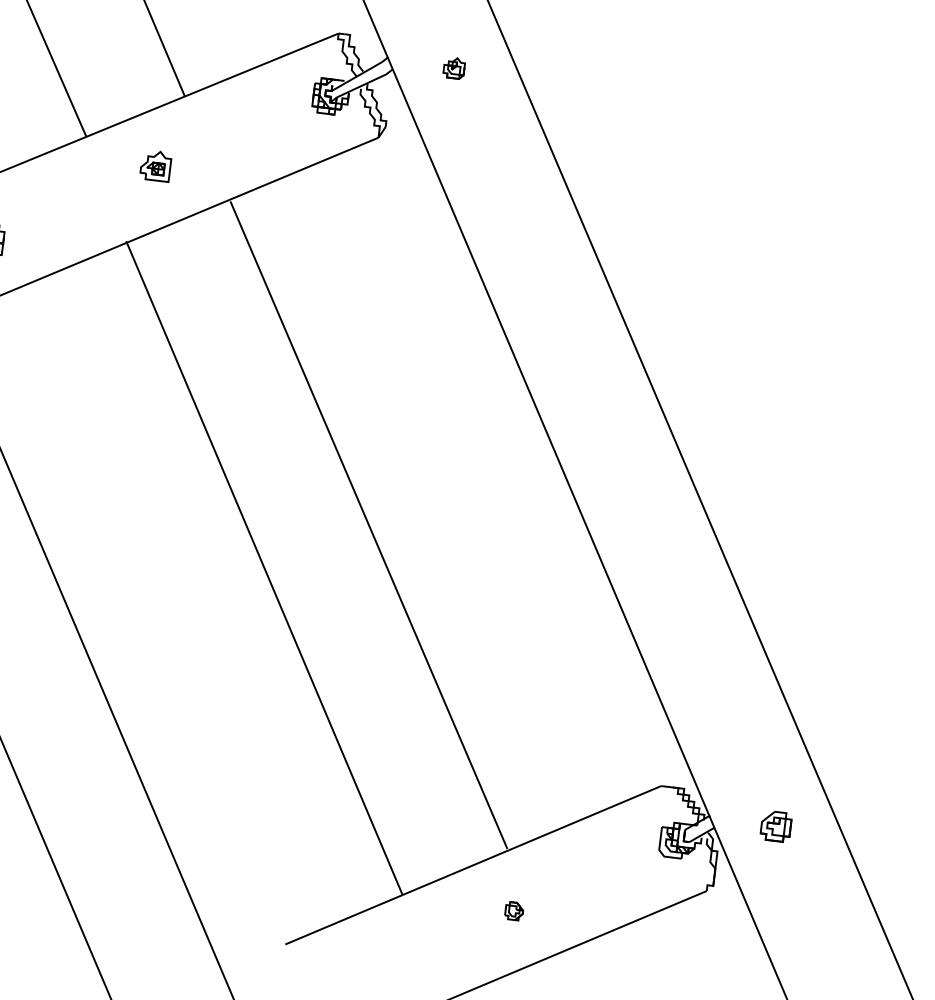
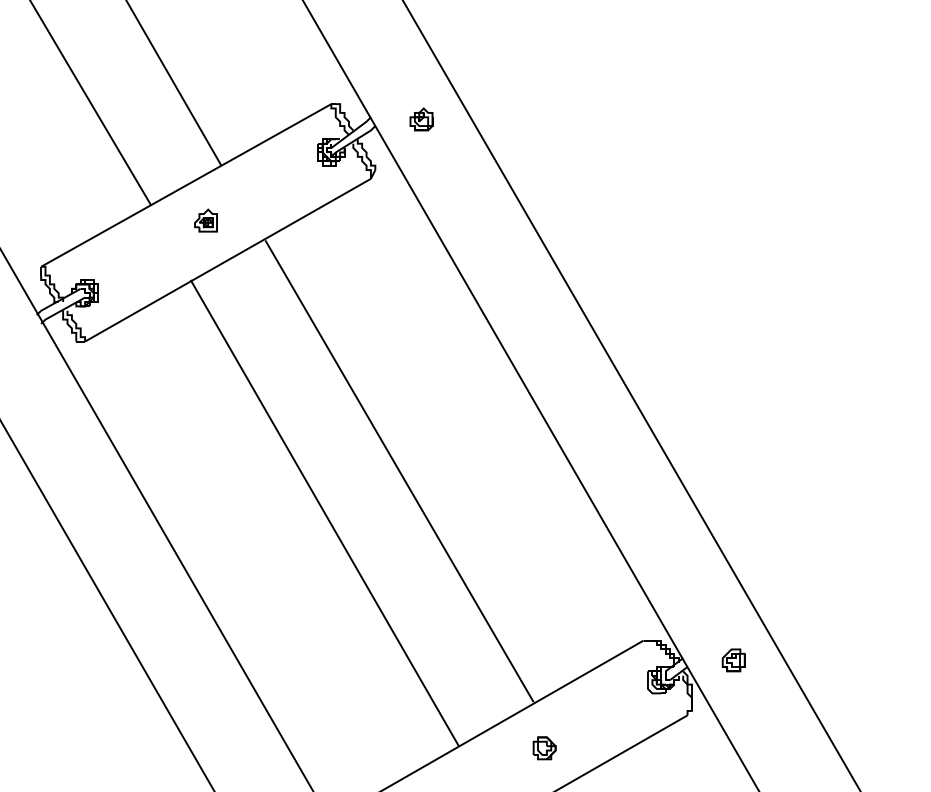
part: (454, 68) -> (421, 119), size x1.43
part: (514, 911) -> (544, 748), size x1.67

